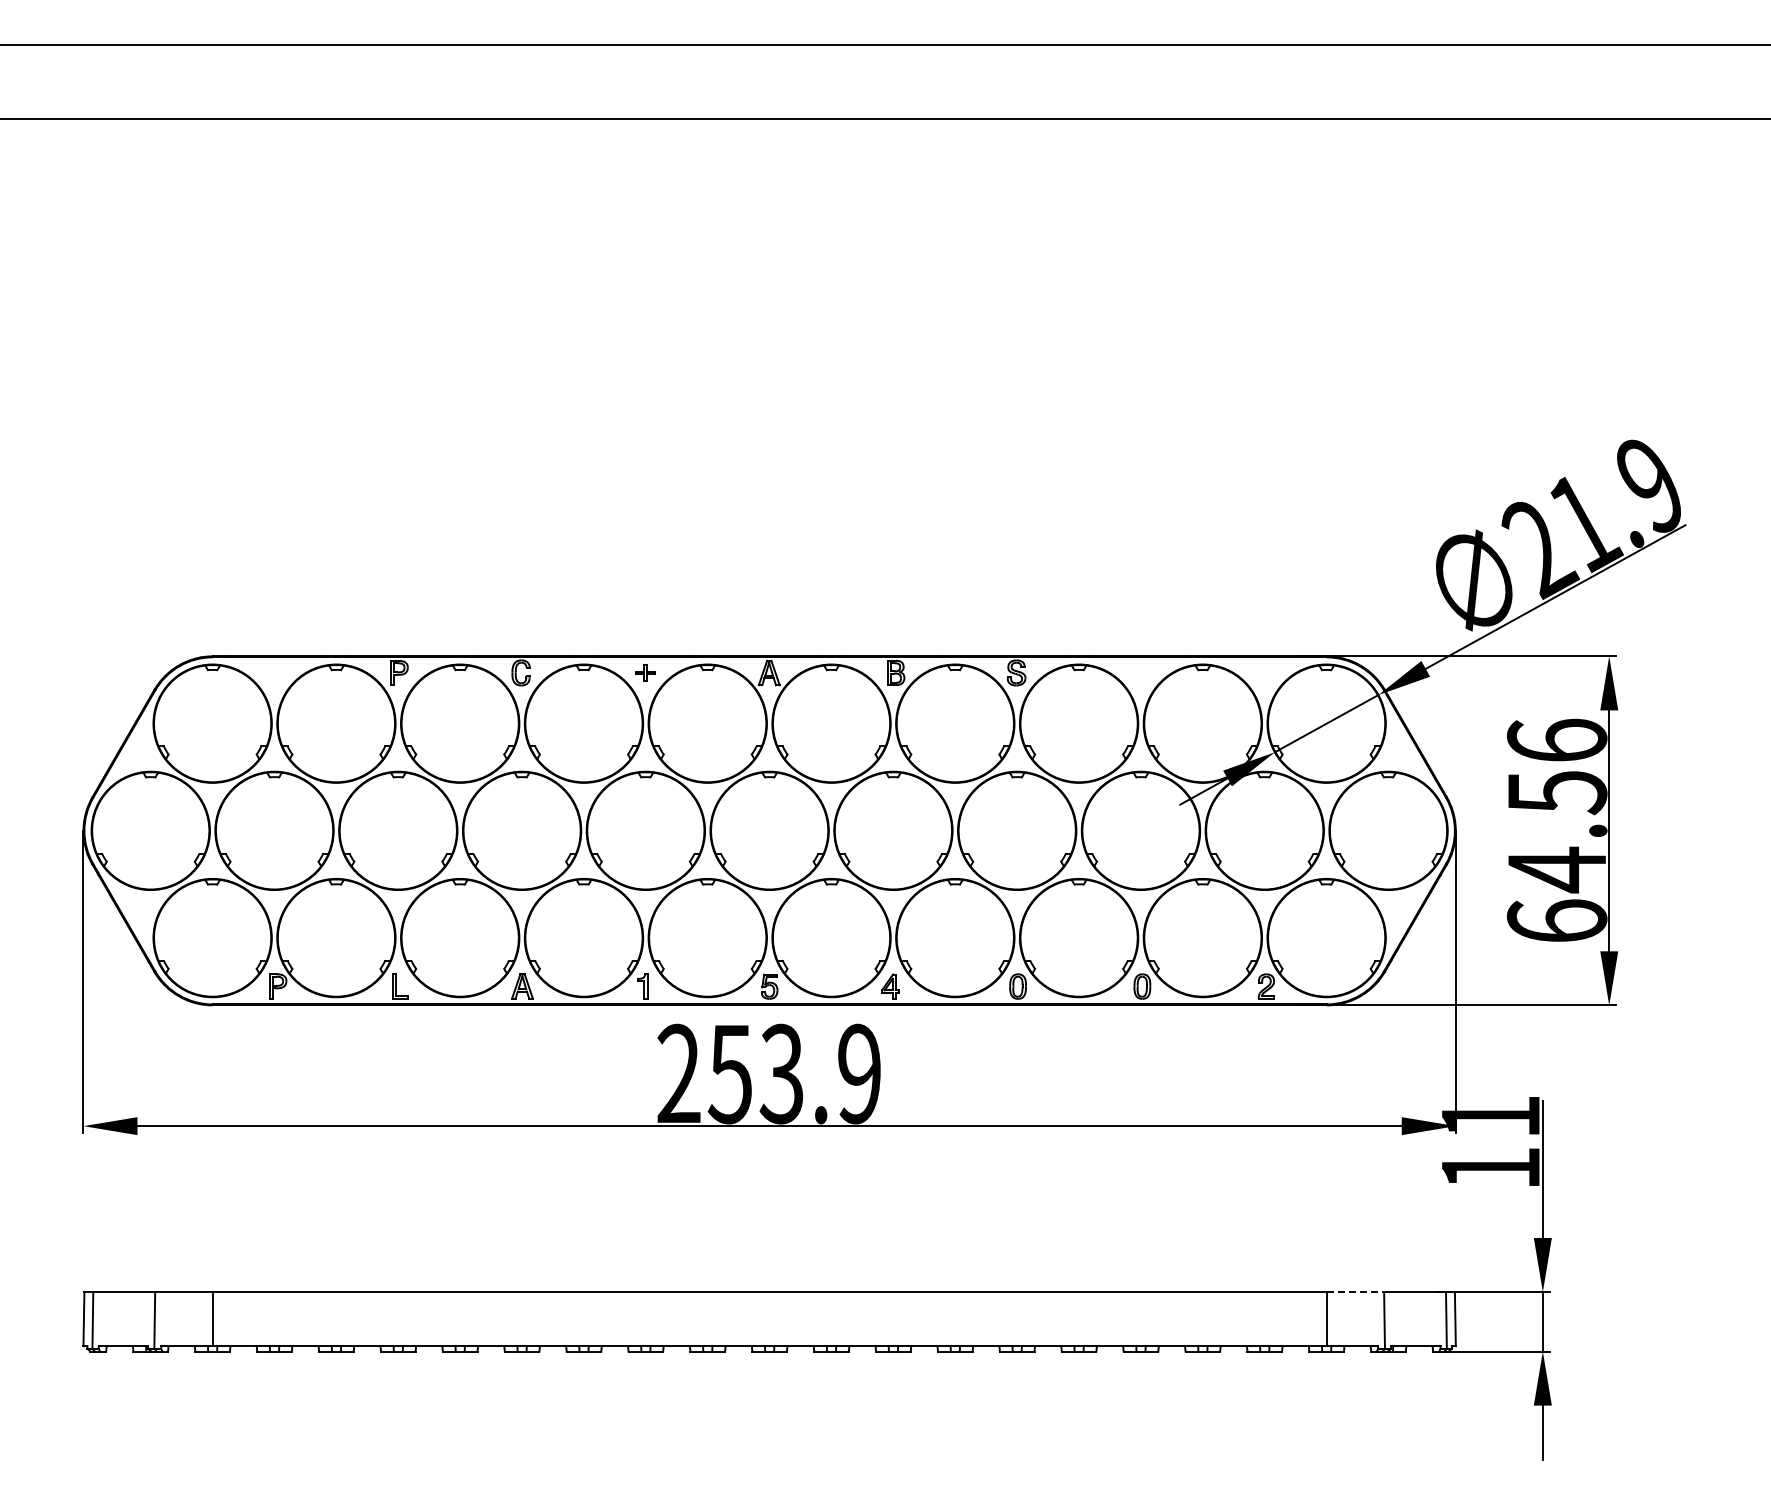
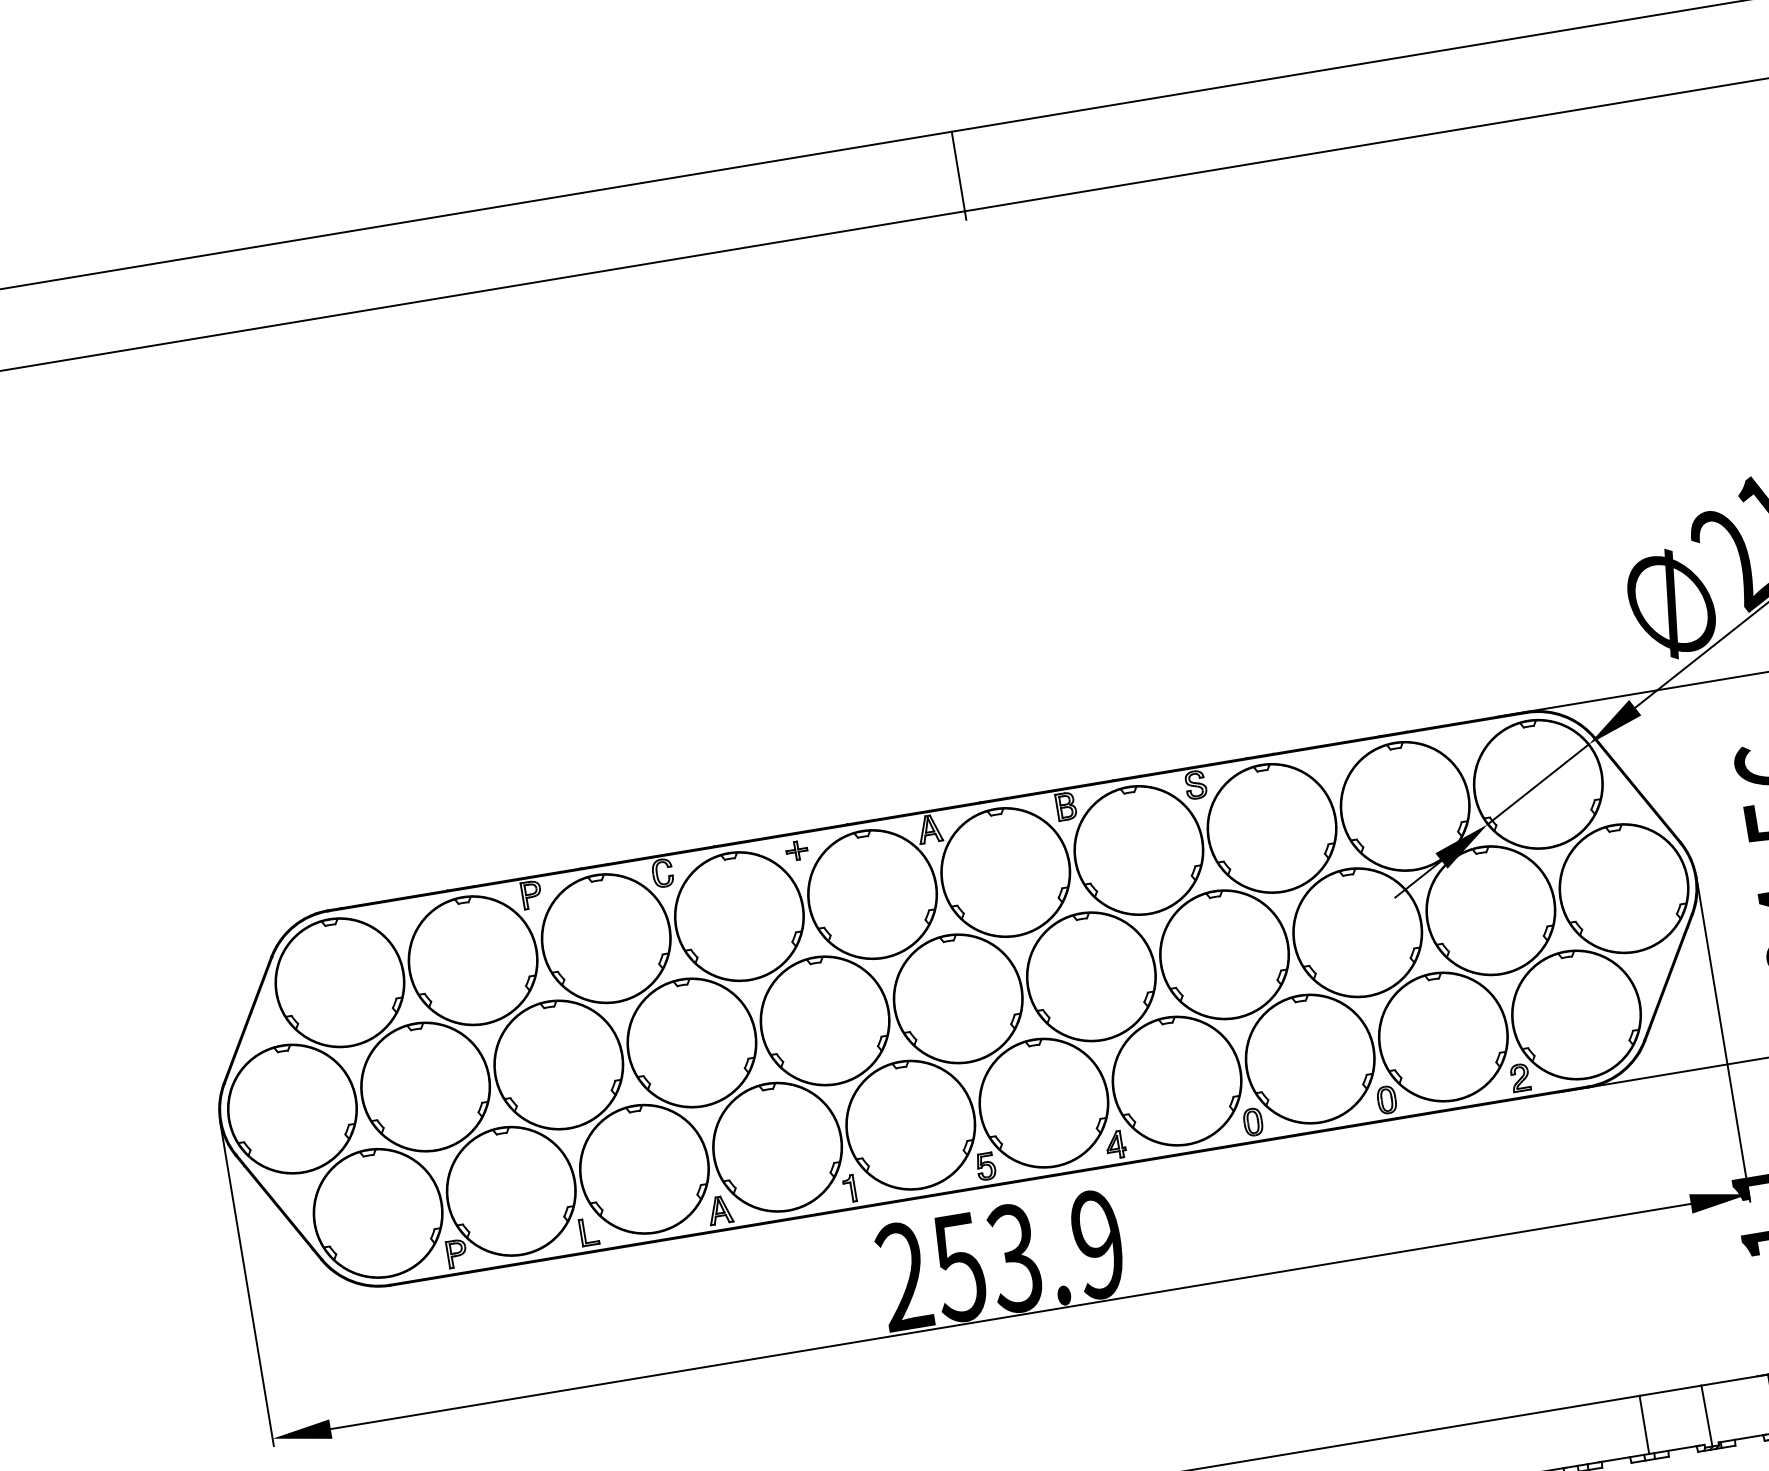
line: (893, 86) -> (958, 176), added
line: (1355, 1292) -> (1670, 1391), dashed -> solid

